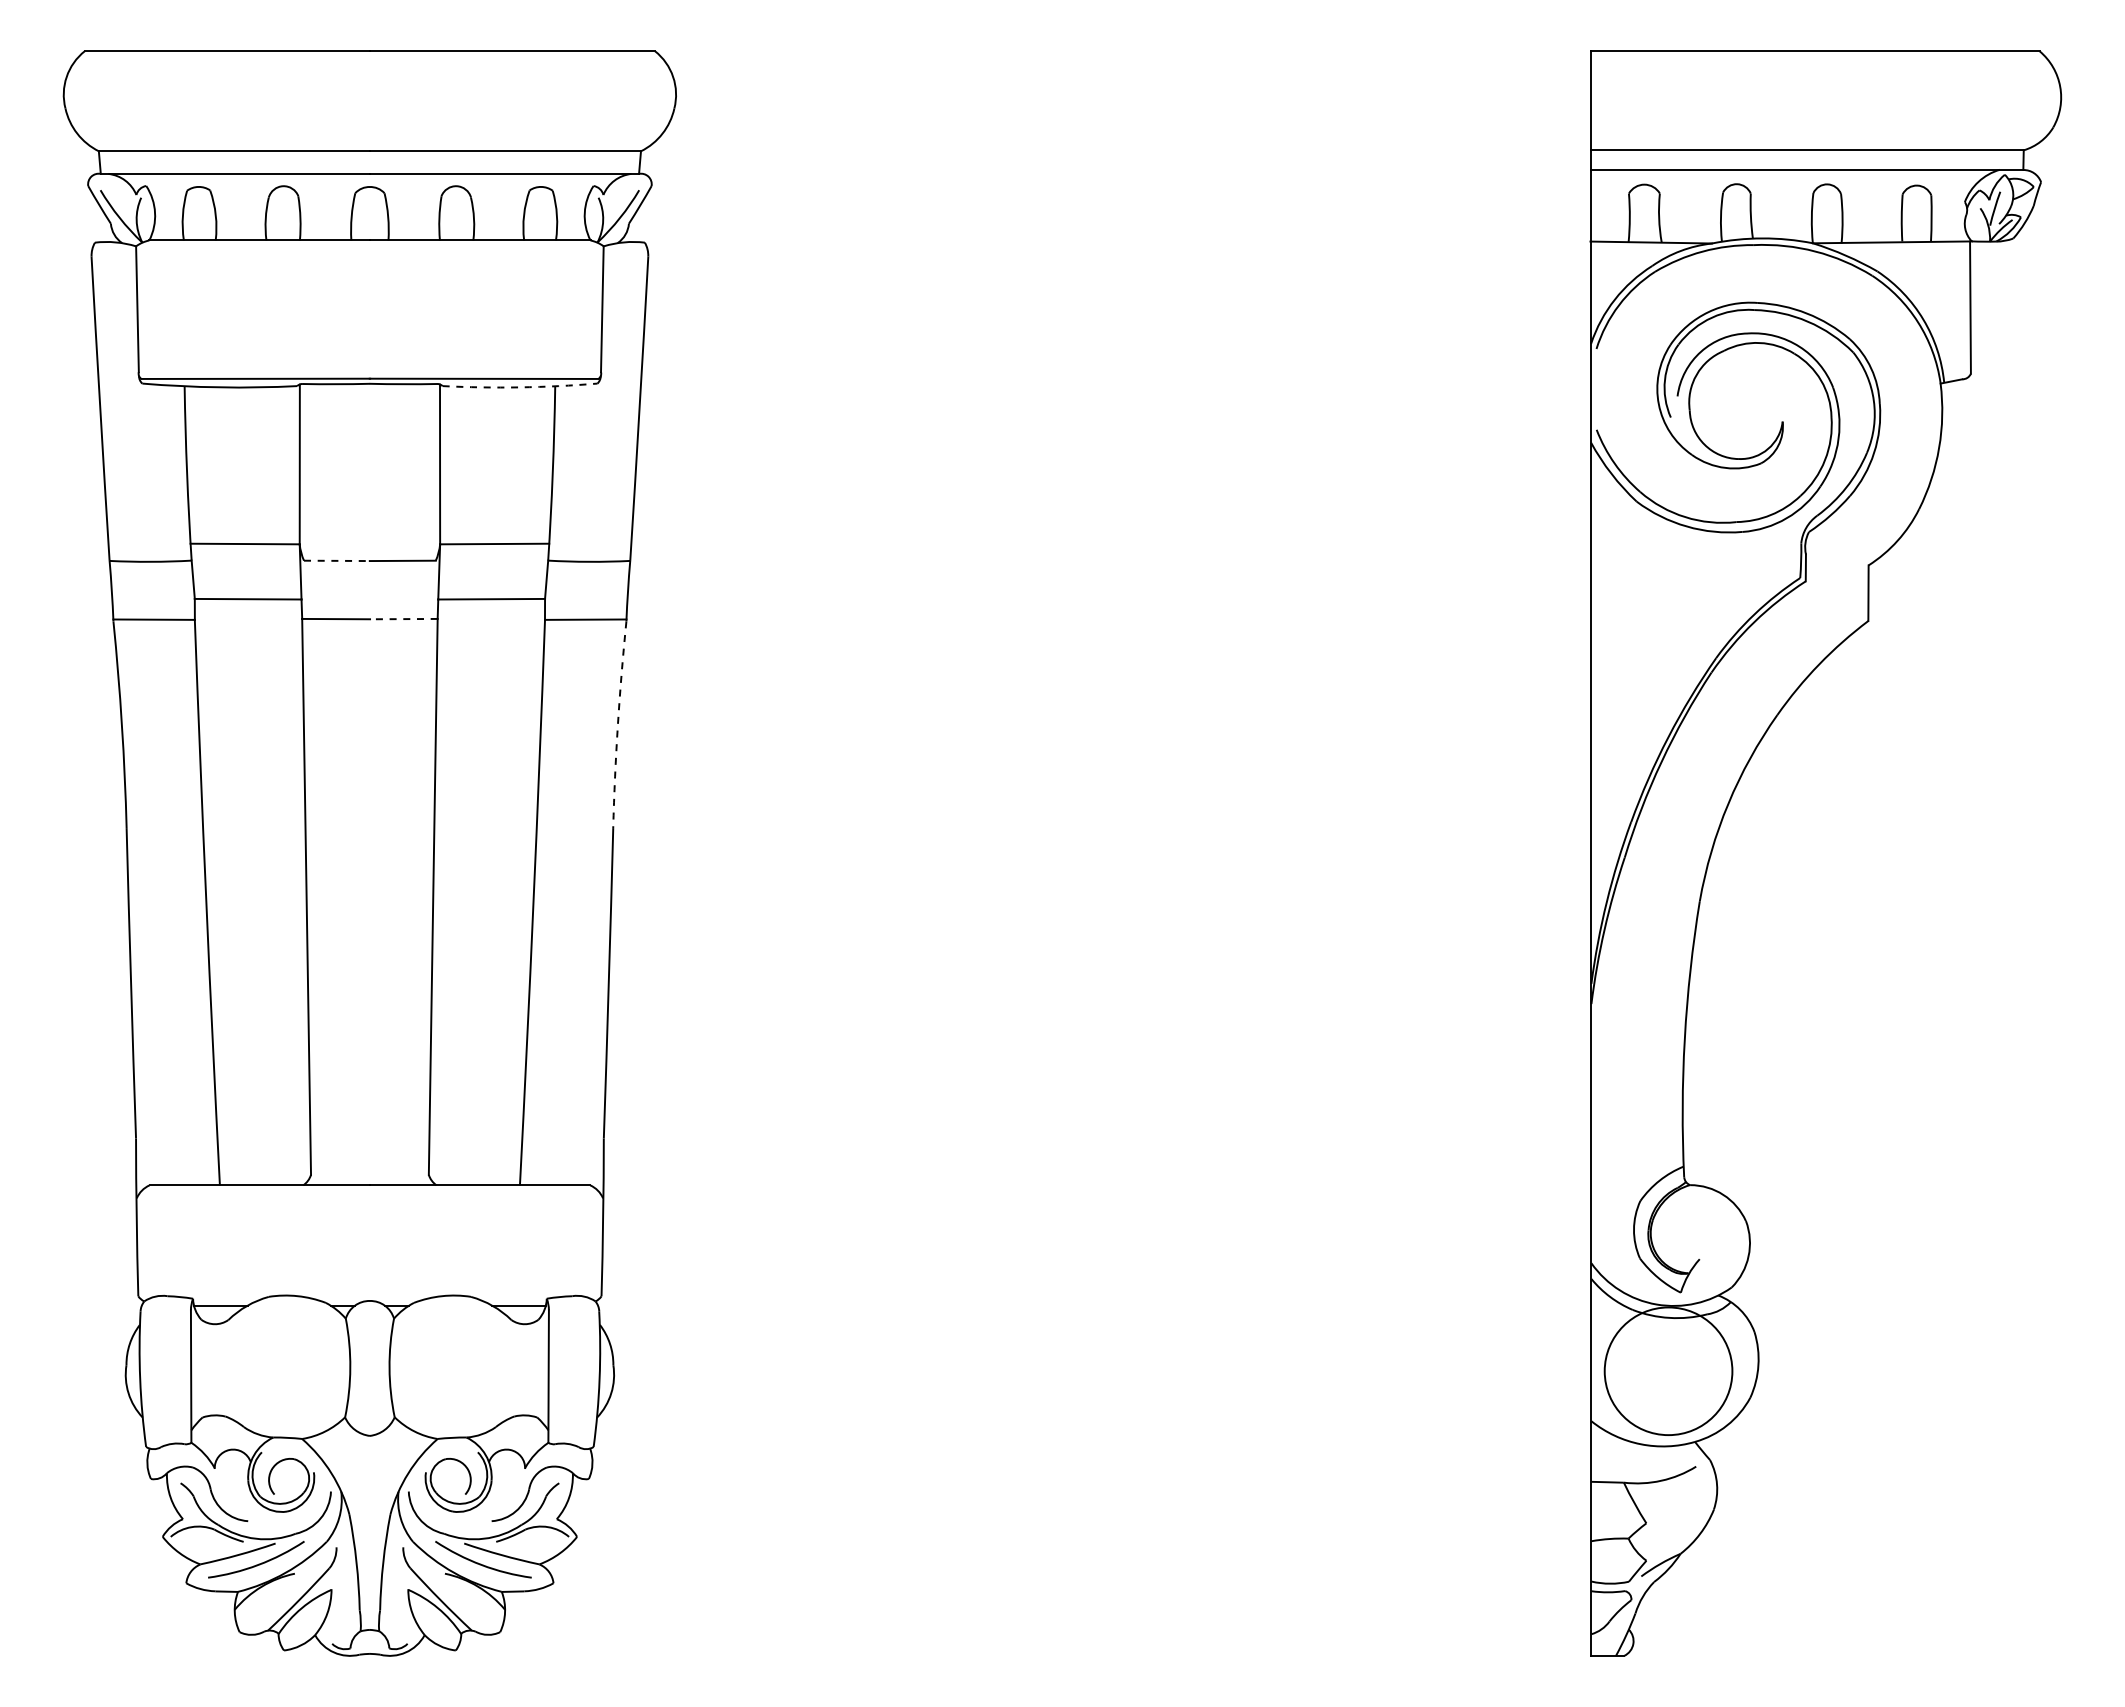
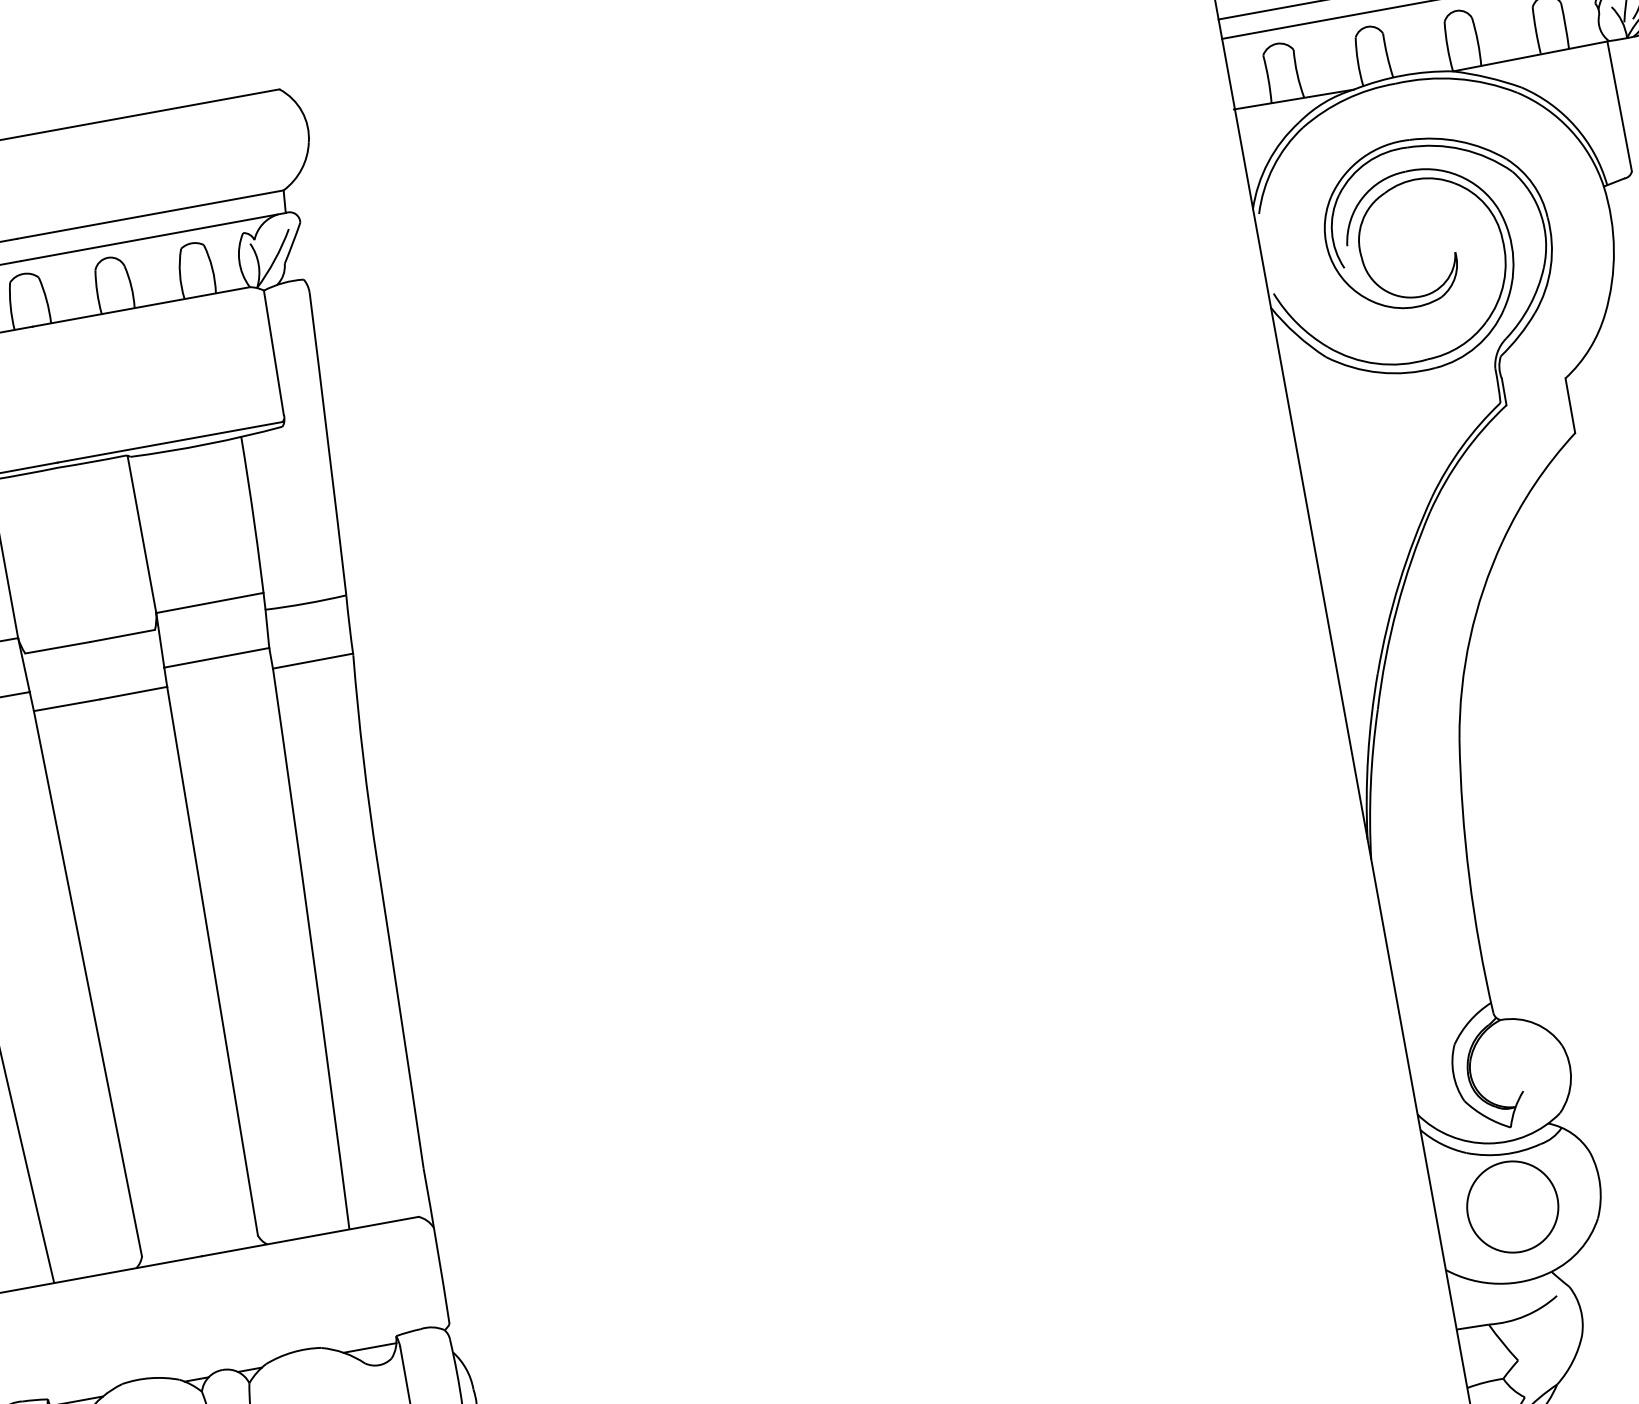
arc: (520, 387) -> (207, 444), dashed -> solid
line: (337, 560) -> (58, 647), dashed -> solid
line: (403, 619) -> (133, 693), dashed -> solid
arc: (617, 725) -> (363, 759), dashed -> solid
circle: (1668, 1370) -> (1512, 1206), size x0.71

